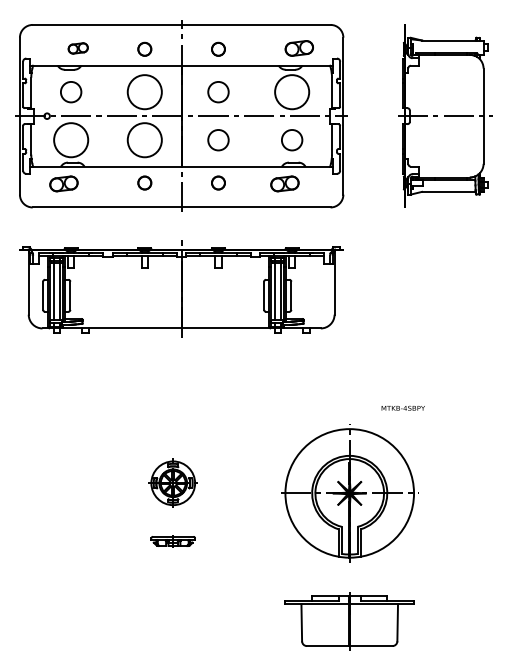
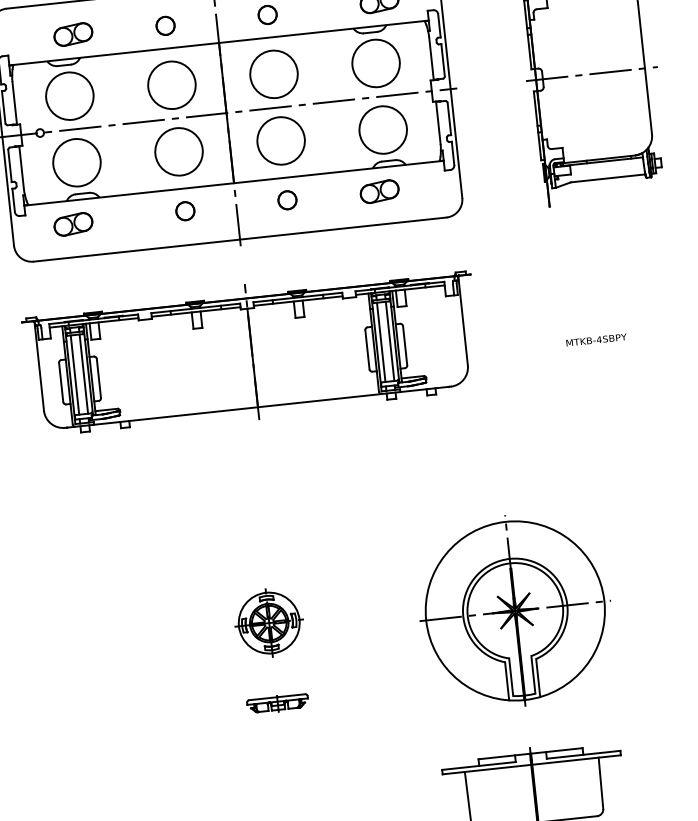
part: (77, 48) -> (72, 34), size x1.43
circle: (71, 92) -> (70, 96), size x1.67
circle: (218, 92) -> (274, 74), size x1.67
circle: (218, 140) -> (281, 141), size x1.67
circle: (292, 140) -> (383, 130), size x1.67
text: (402, 407) -> (595, 339), moved

